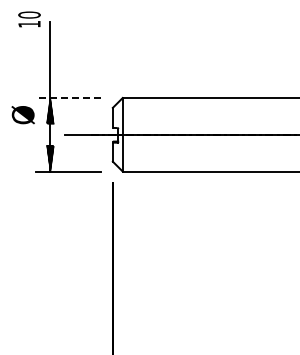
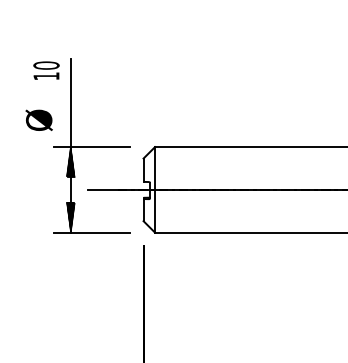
text: (29, 19) -> (46, 70), moved
line: (68, 98) -> (91, 147), dashed -> solid
text: (22, 115) -> (38, 120), moved

